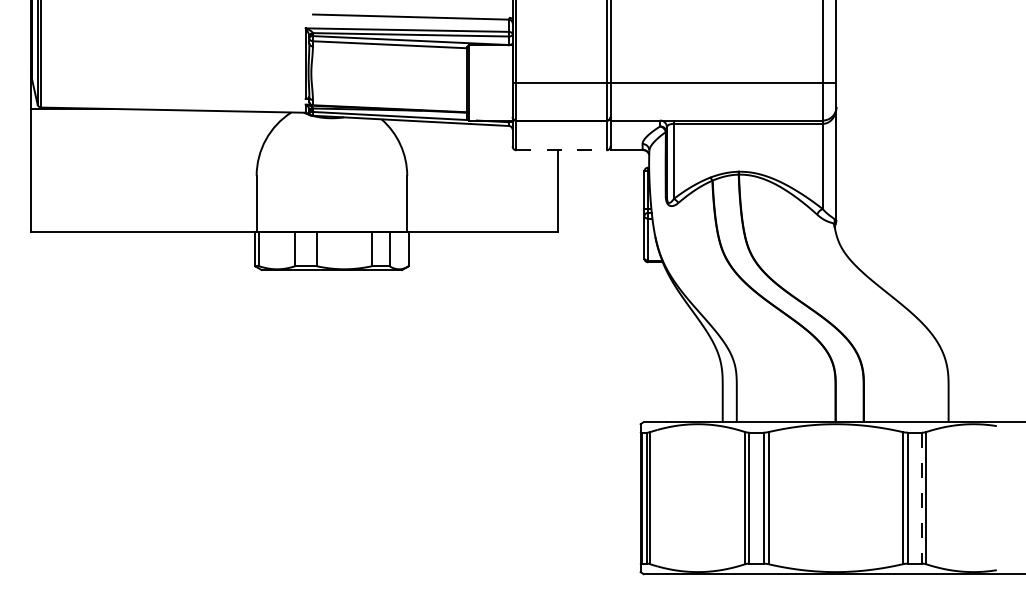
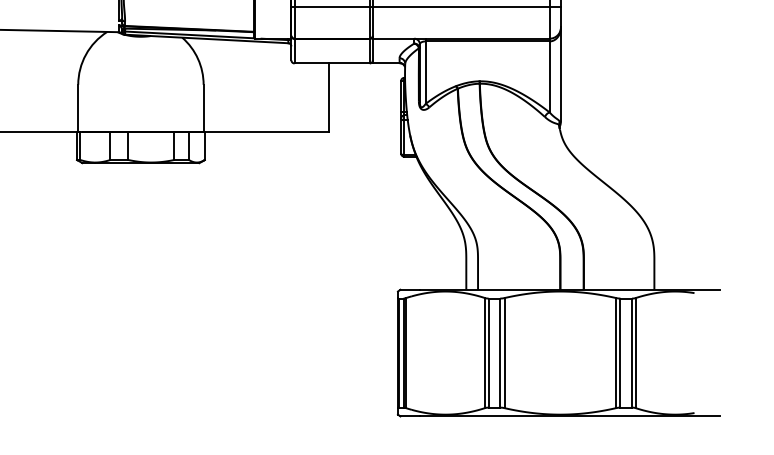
line: (562, 150) -> (332, 63), dashed -> solid
line: (921, 498) -> (631, 353), dashed -> solid

